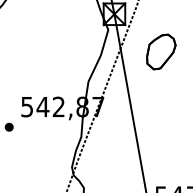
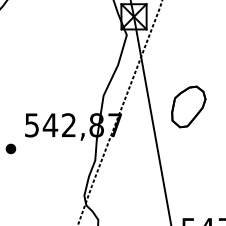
part: (161, 51) -> (188, 106), moved

